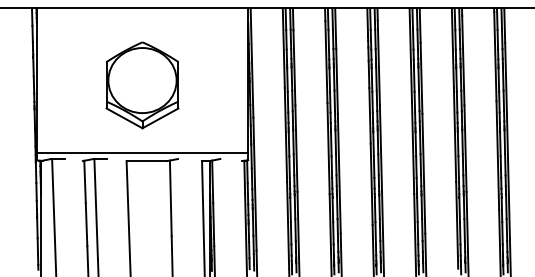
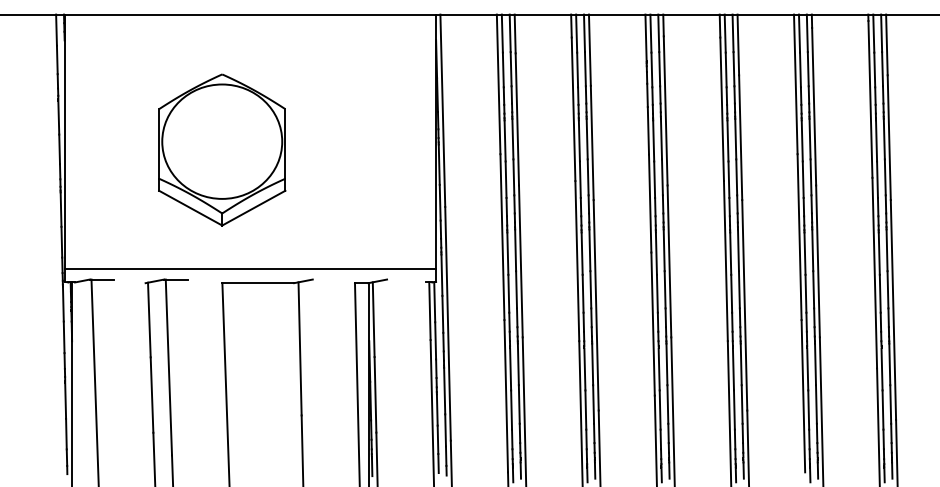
part: (142, 85) -> (222, 150), moved

